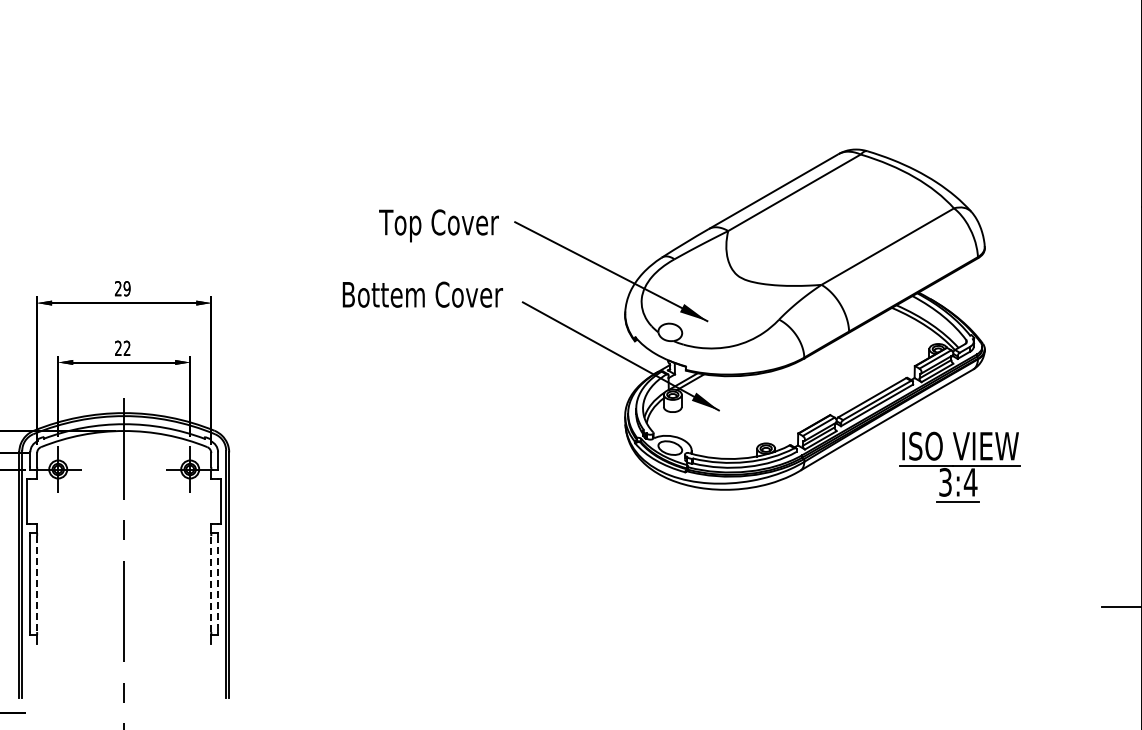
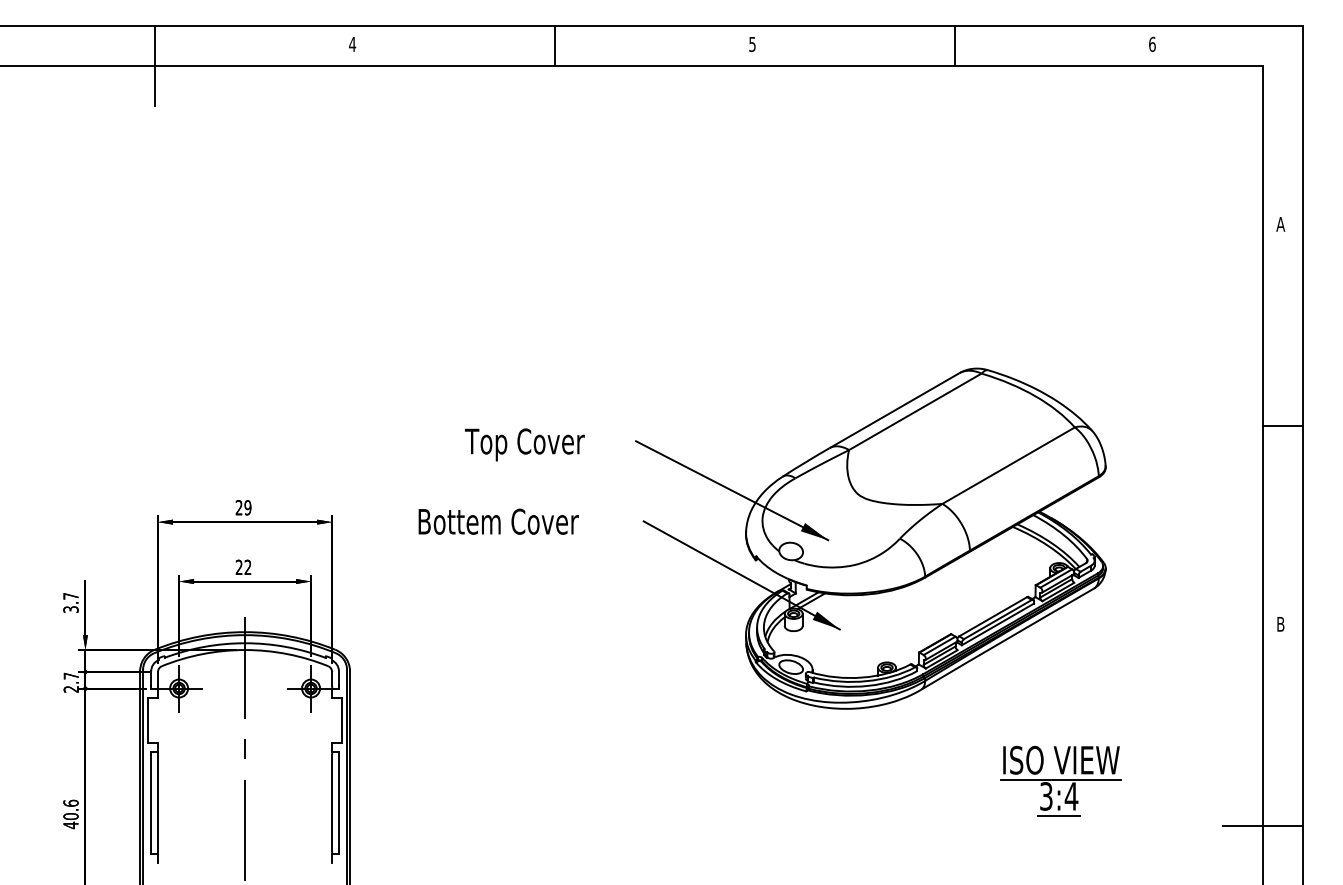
text: (438, 225) -> (524, 444), moved
text: (422, 294) -> (498, 521), moved
part: (959, 466) -> (1060, 780), moved
line: (36, 584) -> (157, 803), dashed -> solid
line: (211, 584) -> (332, 803), dashed -> solid
line: (217, 584) -> (338, 803), dashed -> solid

